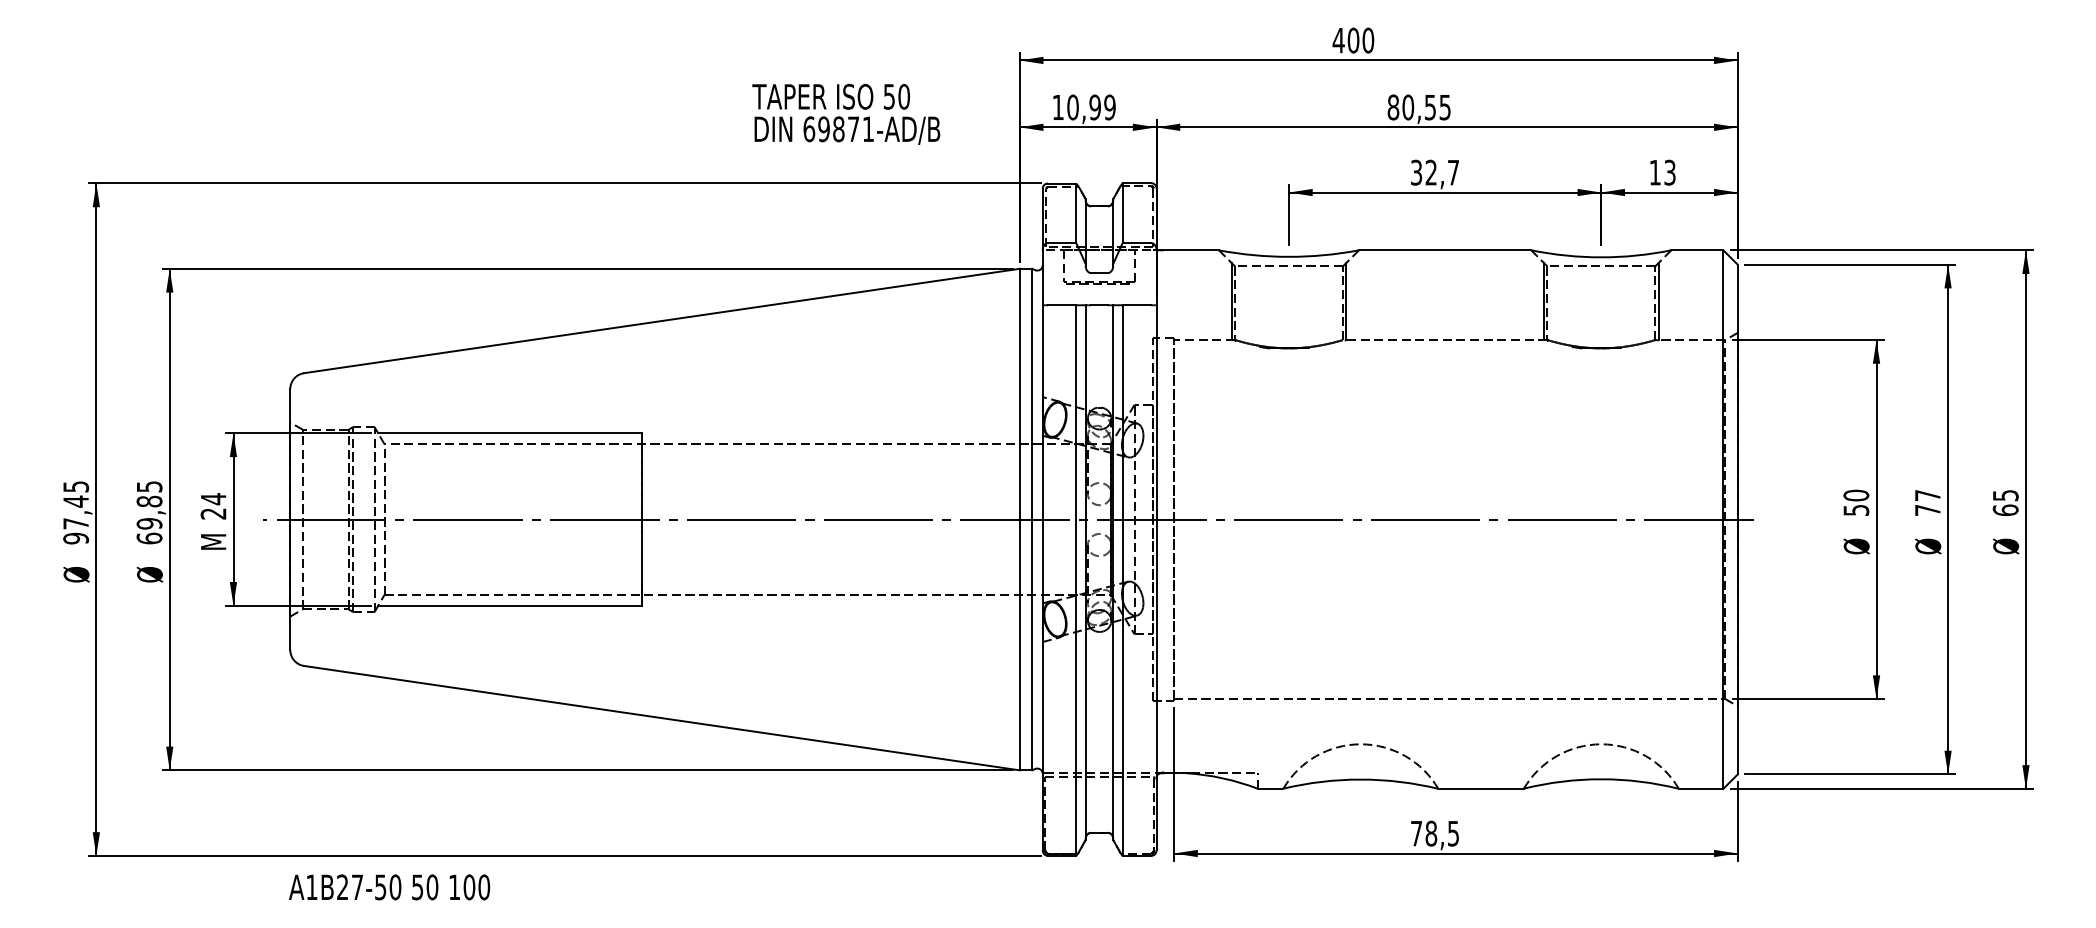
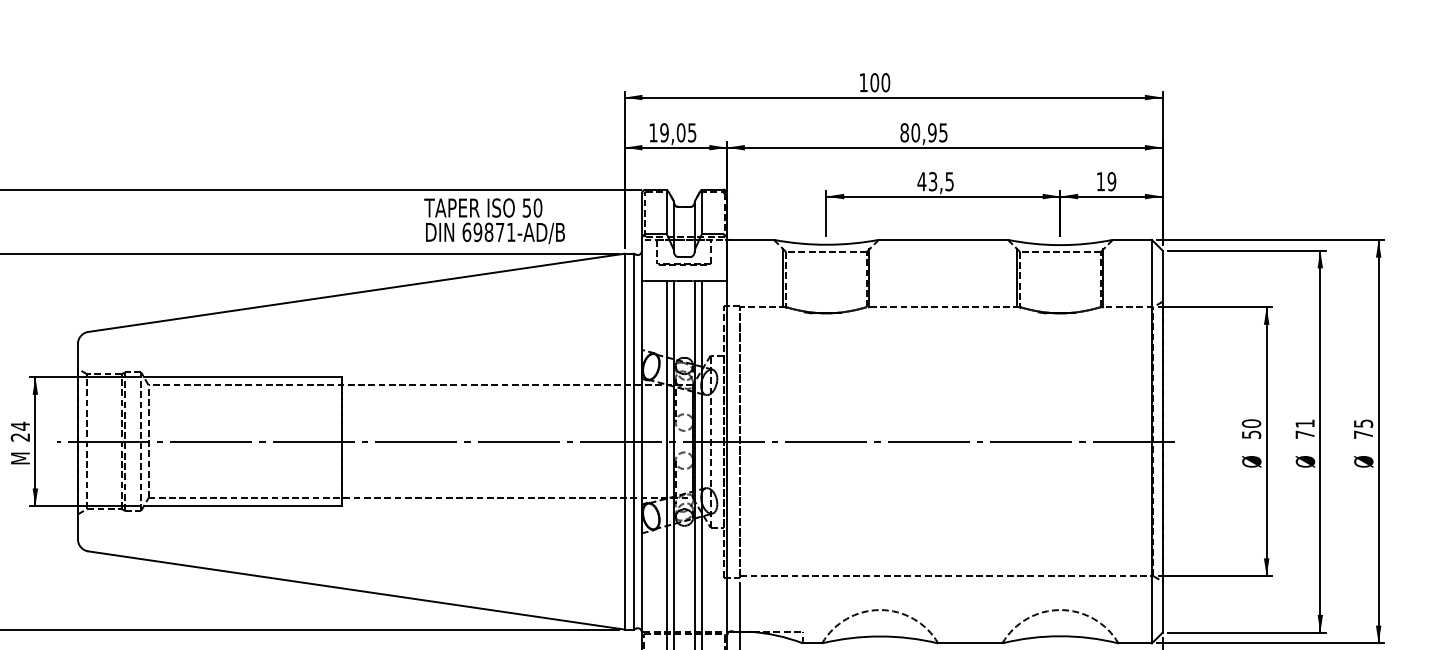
text: (1338, 40) -> (863, 82), 400 -> 100
text: (1091, 107) -> (678, 132), 10,99 -> 19,05
text: (1430, 107) -> (932, 132), 80,55 -> 80,95
text: (846, 113) -> (494, 220), moved
text: (1434, 172) -> (935, 181), 32,7 -> 43,5
text: (1669, 172) -> (1111, 181), 13 -> 19
text: (1927, 495) -> (1304, 423), 77 -> 71
text: (2005, 510) -> (1363, 434), 65 -> 75

